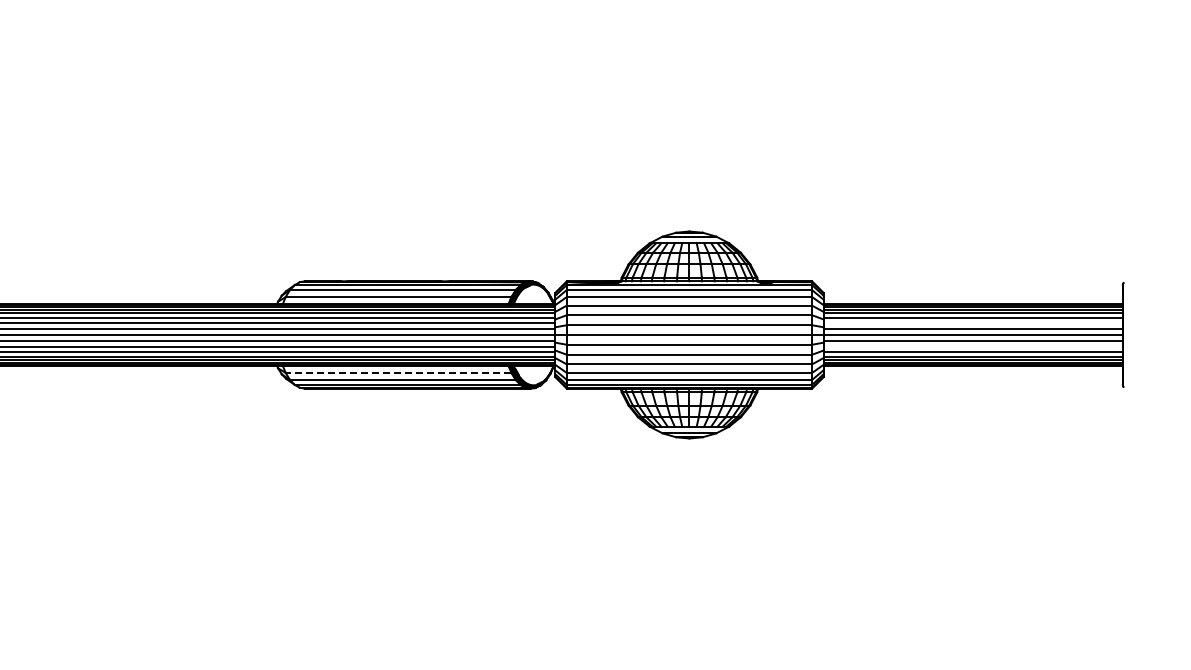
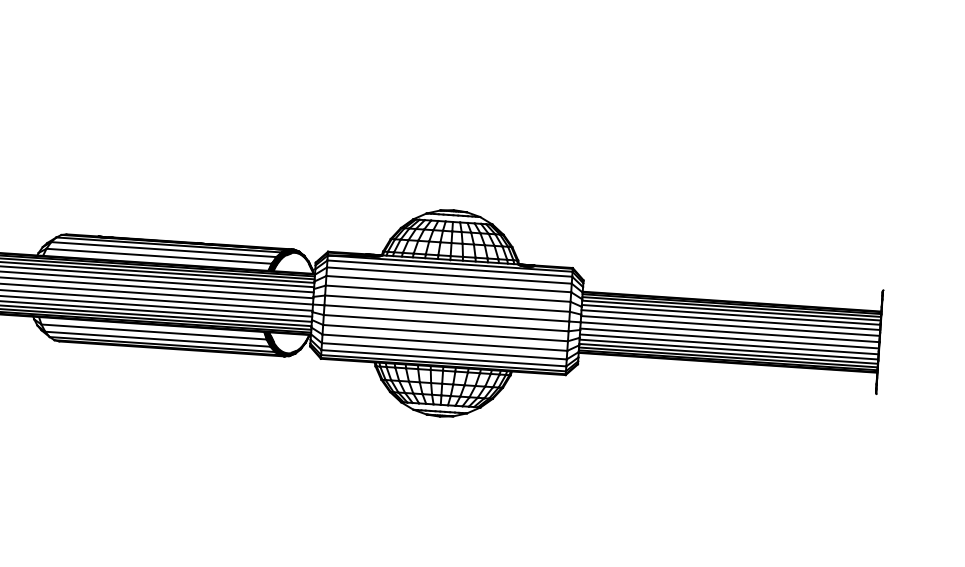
line: (972, 322) -> (730, 319), added
line: (972, 347) -> (728, 344), added
line: (398, 372) -> (154, 331), dashed -> solid

